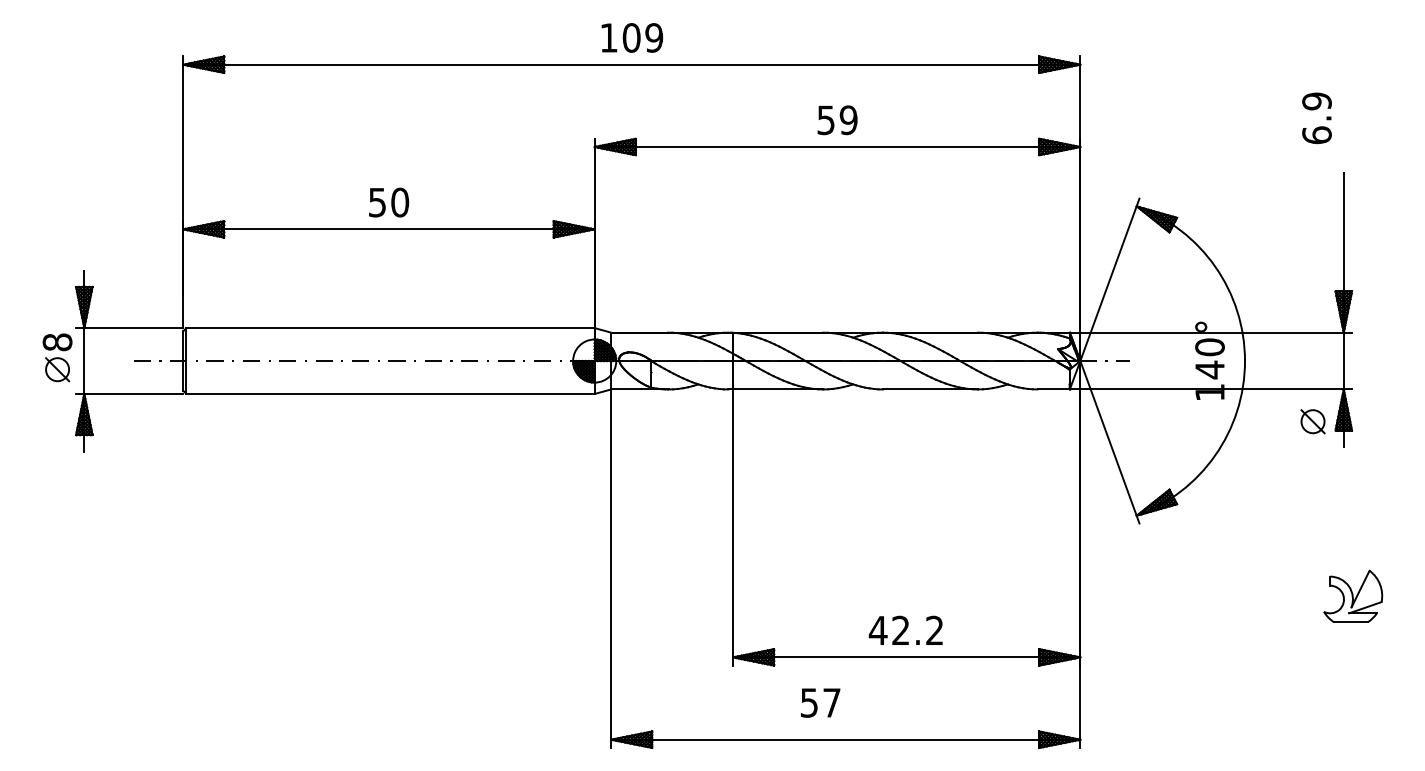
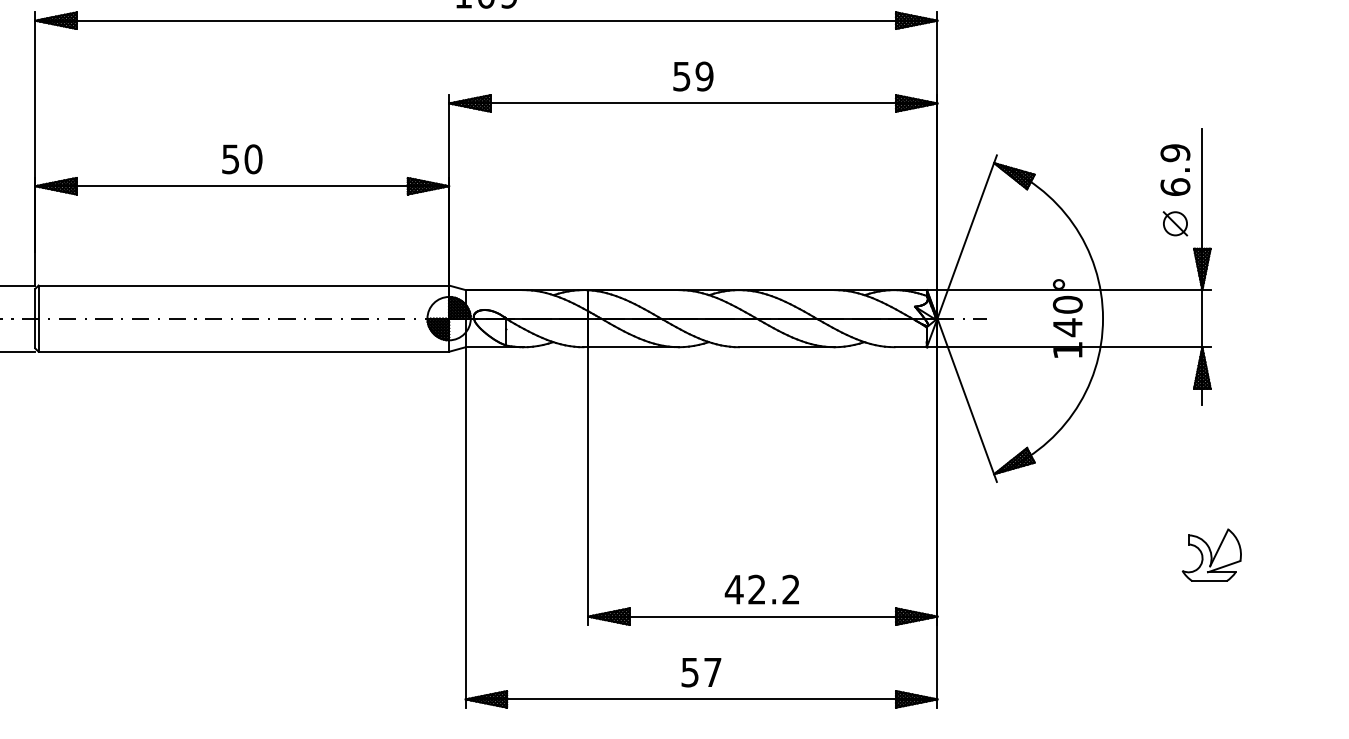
text: (1316, 118) -> (1174, 170), moved
part: (1312, 421) -> (1174, 223), moved
text: (820, 702) -> (701, 672), moved

